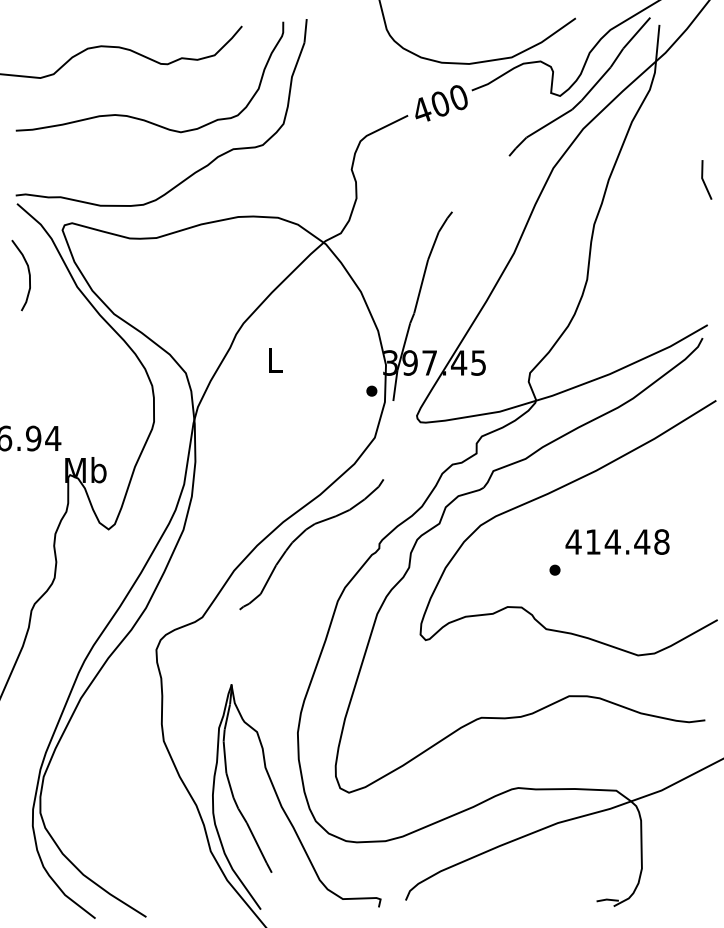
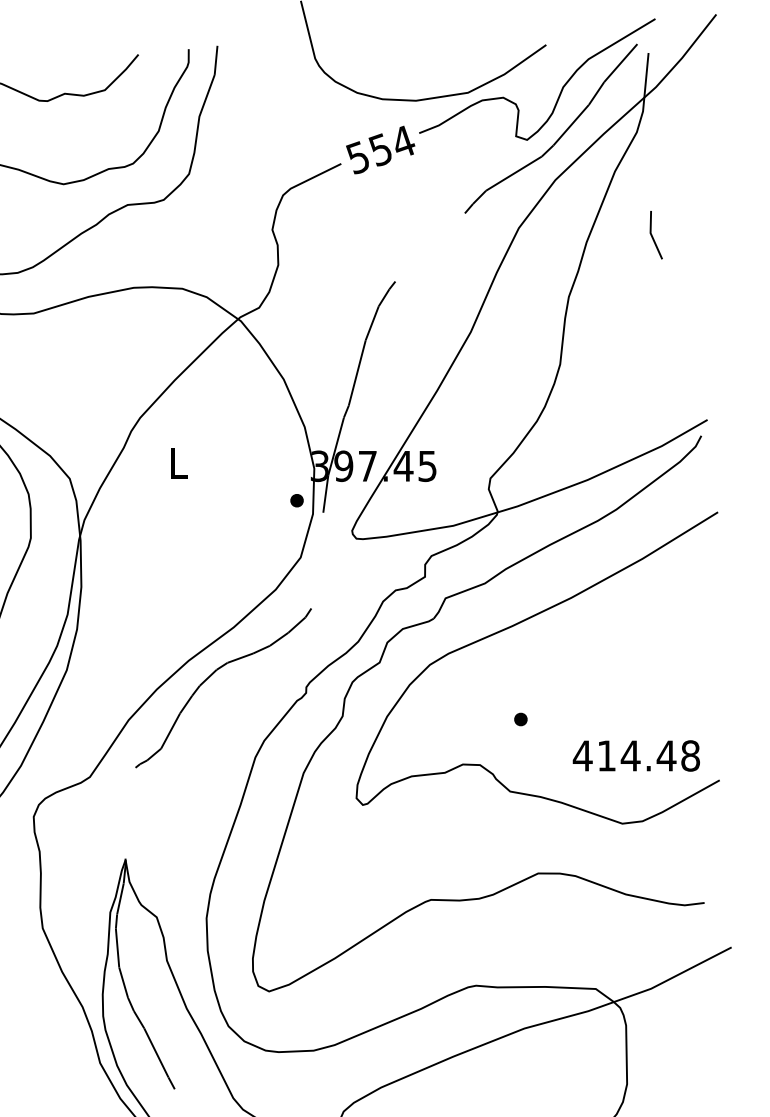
text: (440, 104) -> (380, 150), 400 -> 554
line: (704, 180) -> (653, 235), moved
text: (617, 541) -> (636, 755), moved

